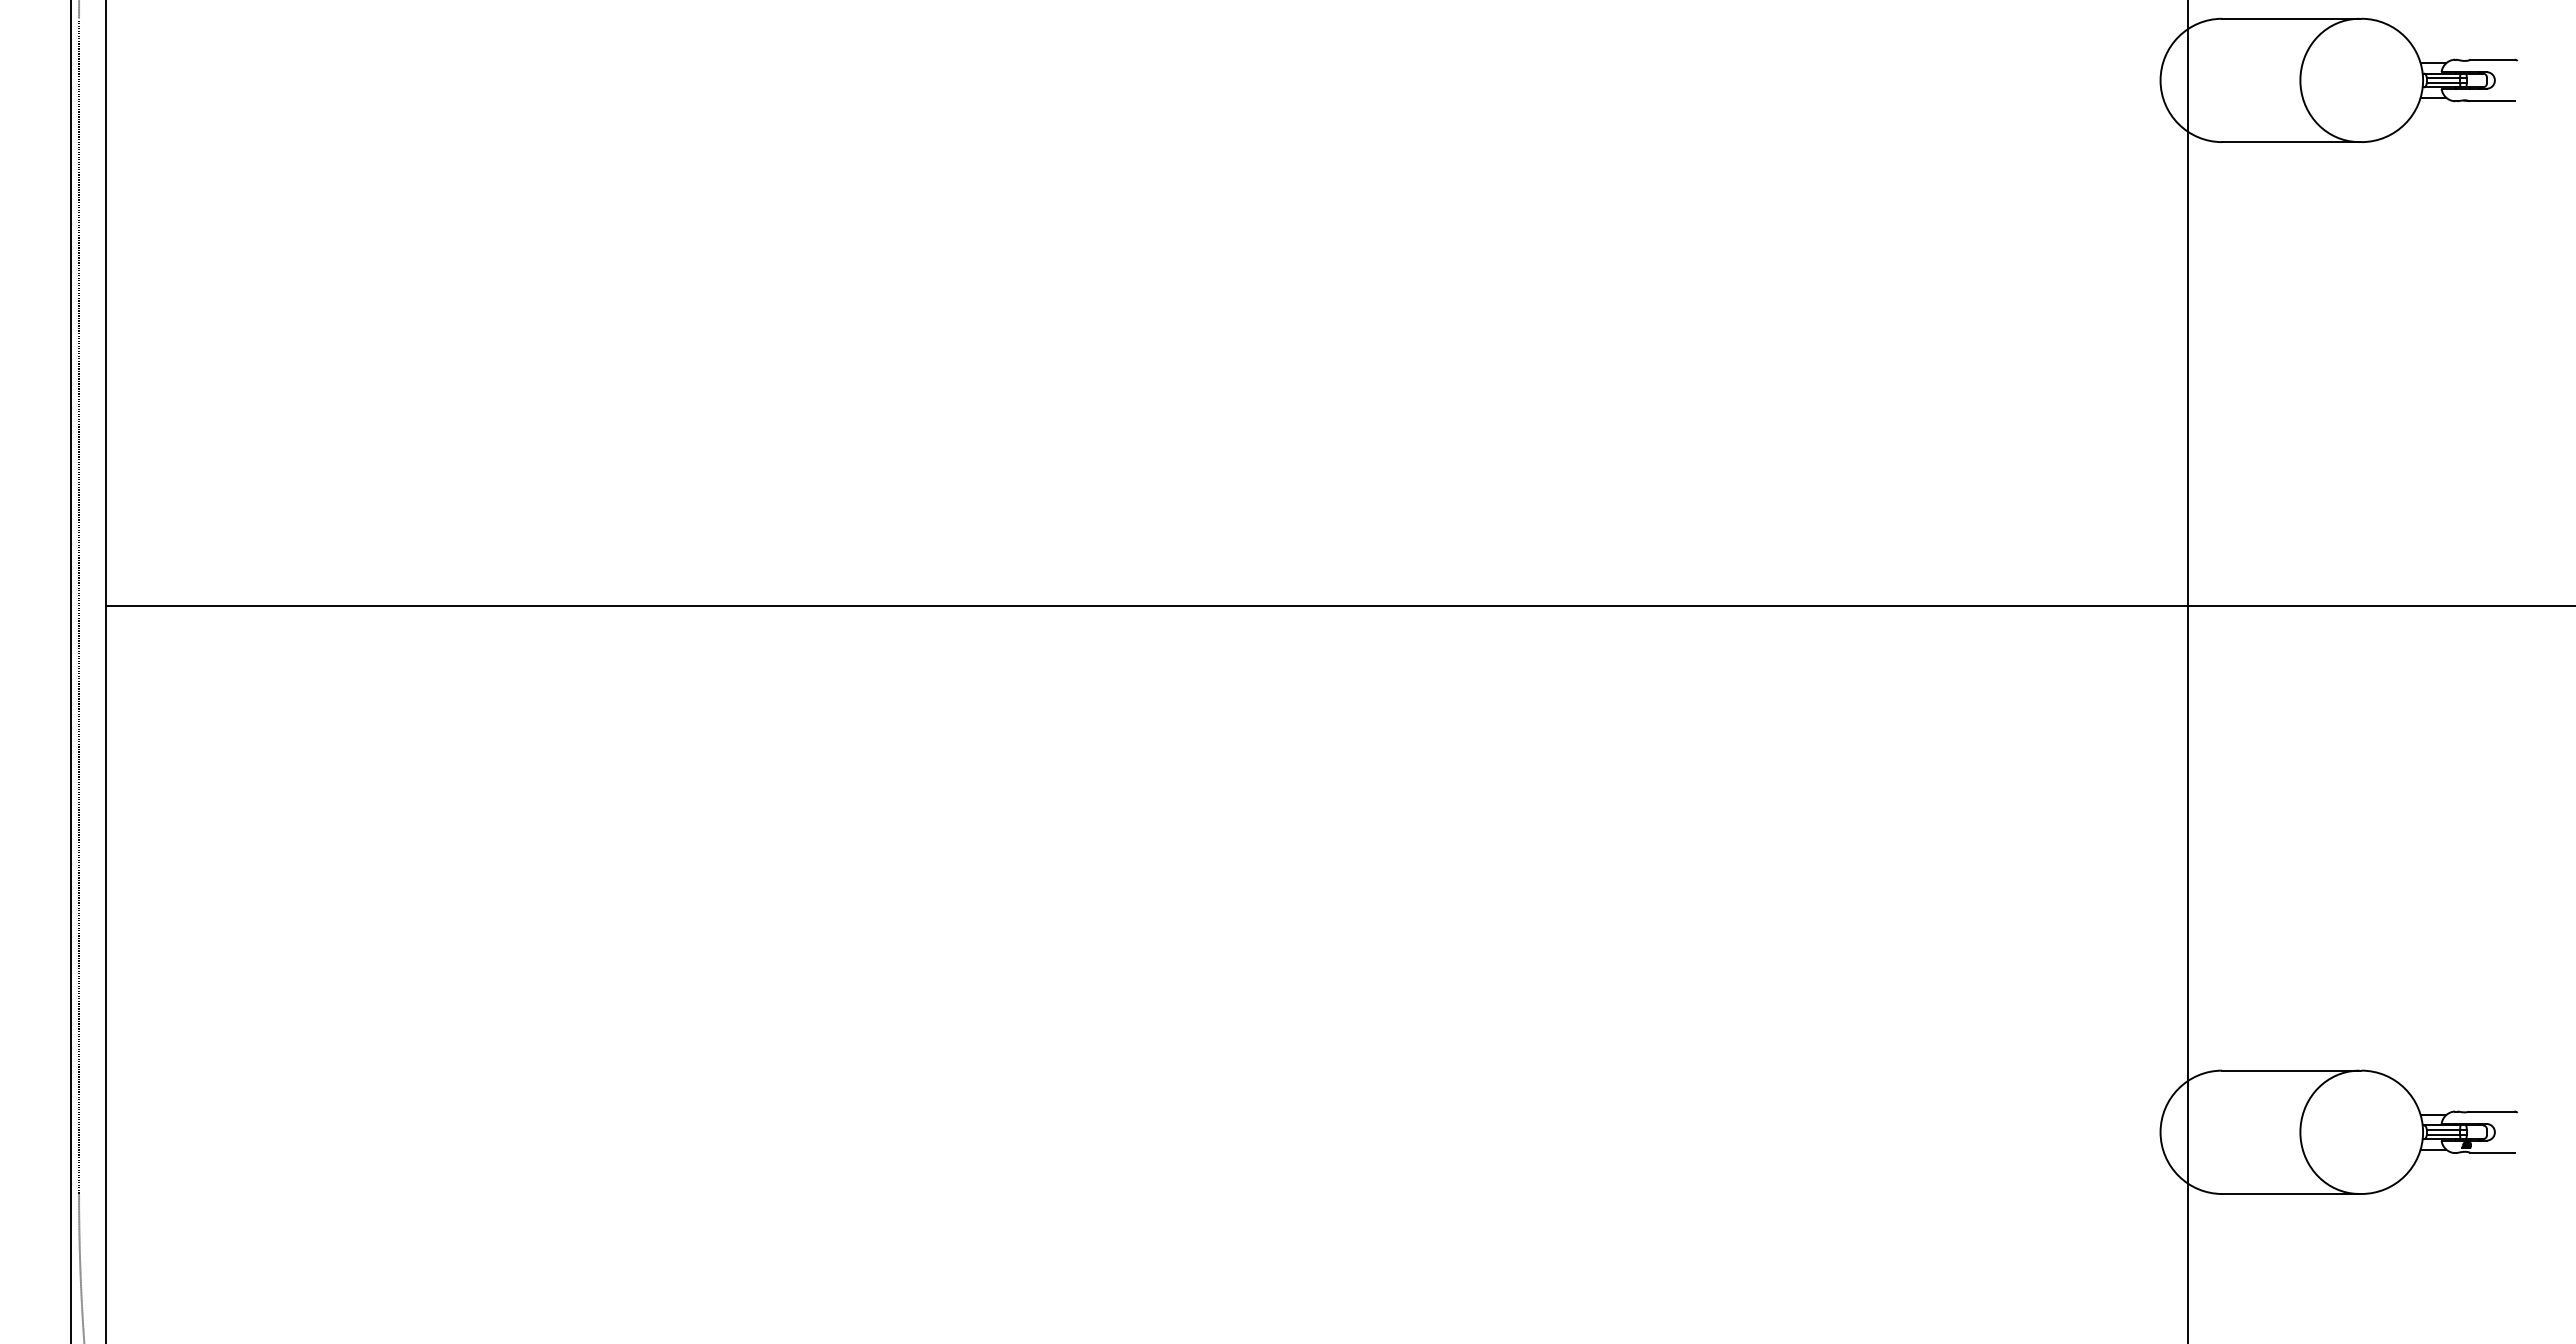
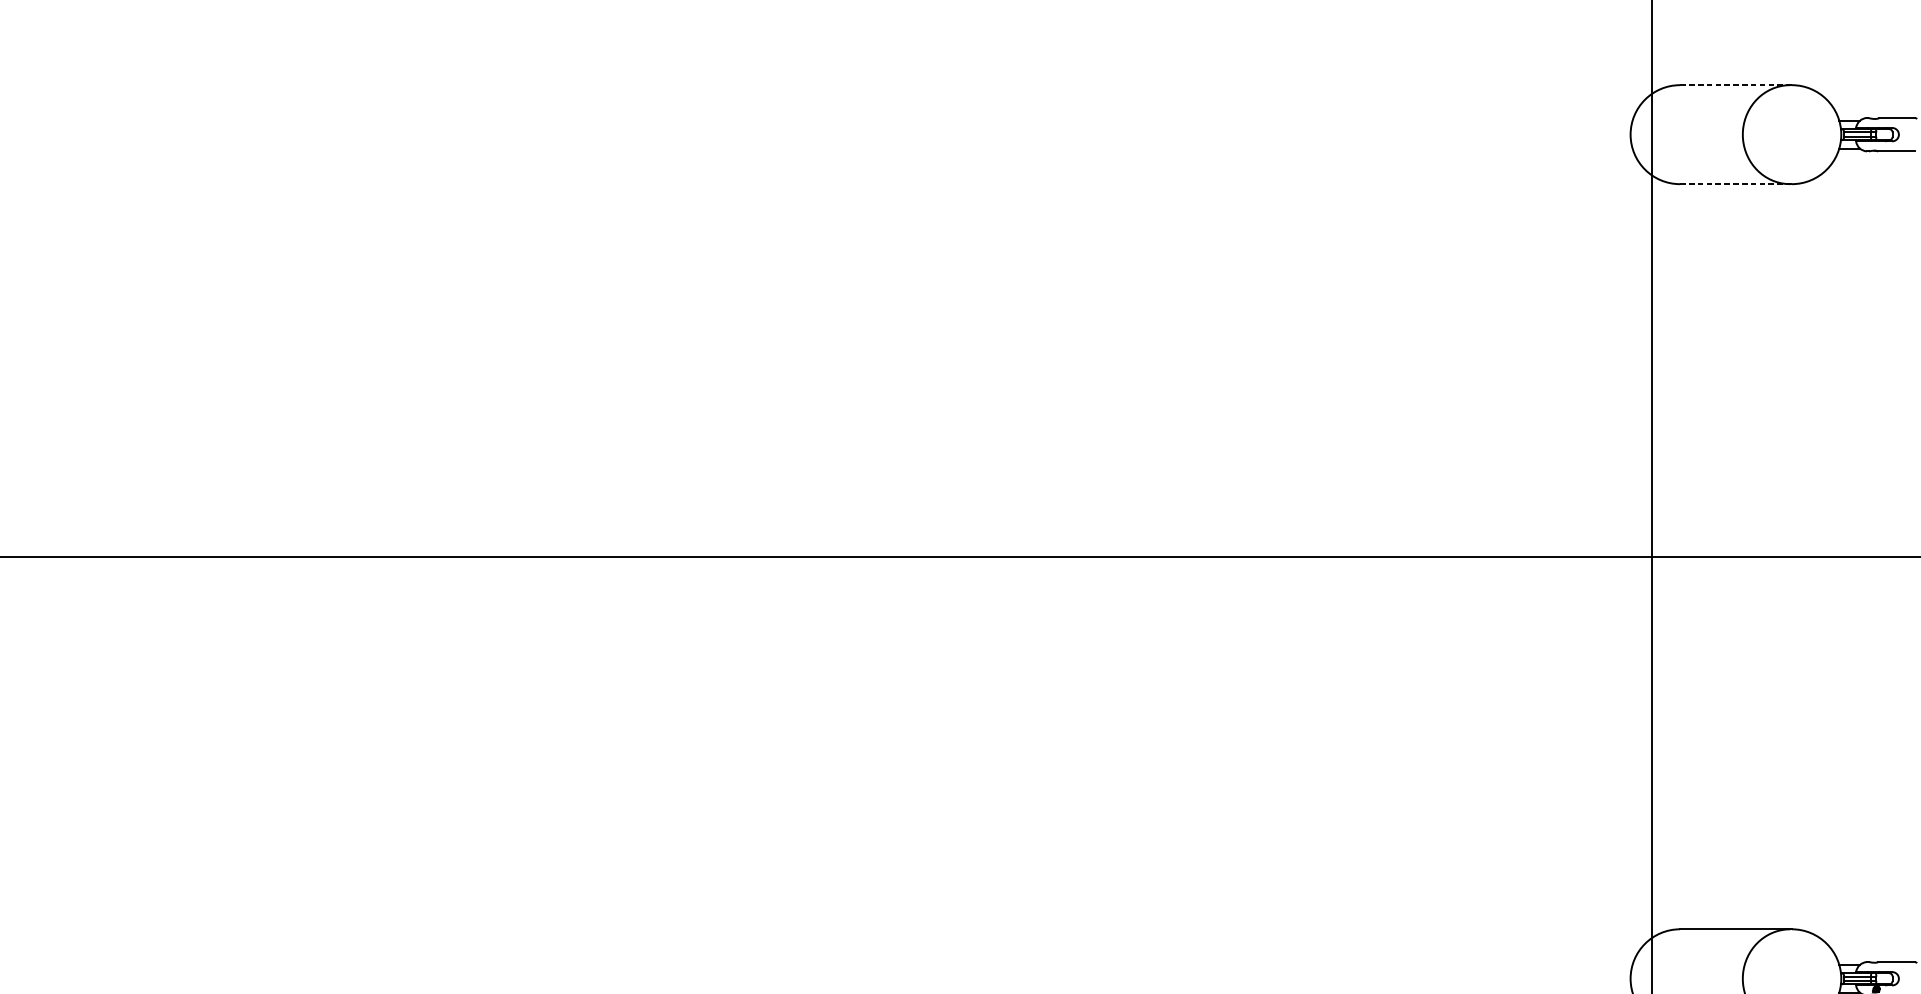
line: (2291, 18) -> (1735, 84), solid -> dashed
line: (2291, 142) -> (1735, 184), solid -> dashed

